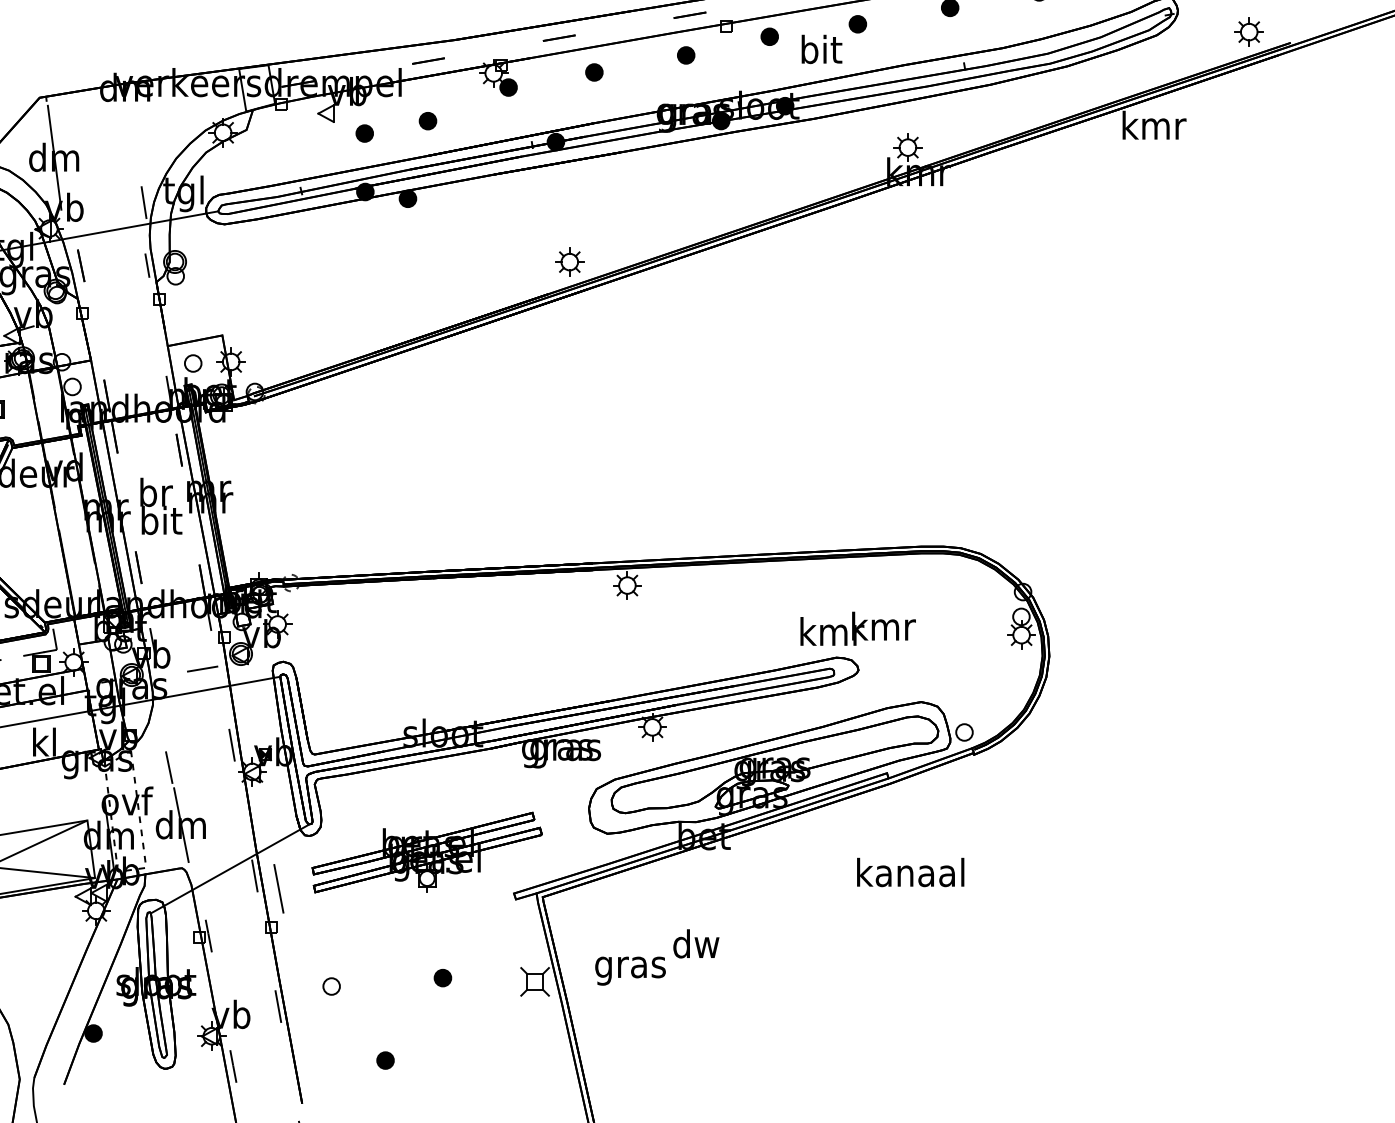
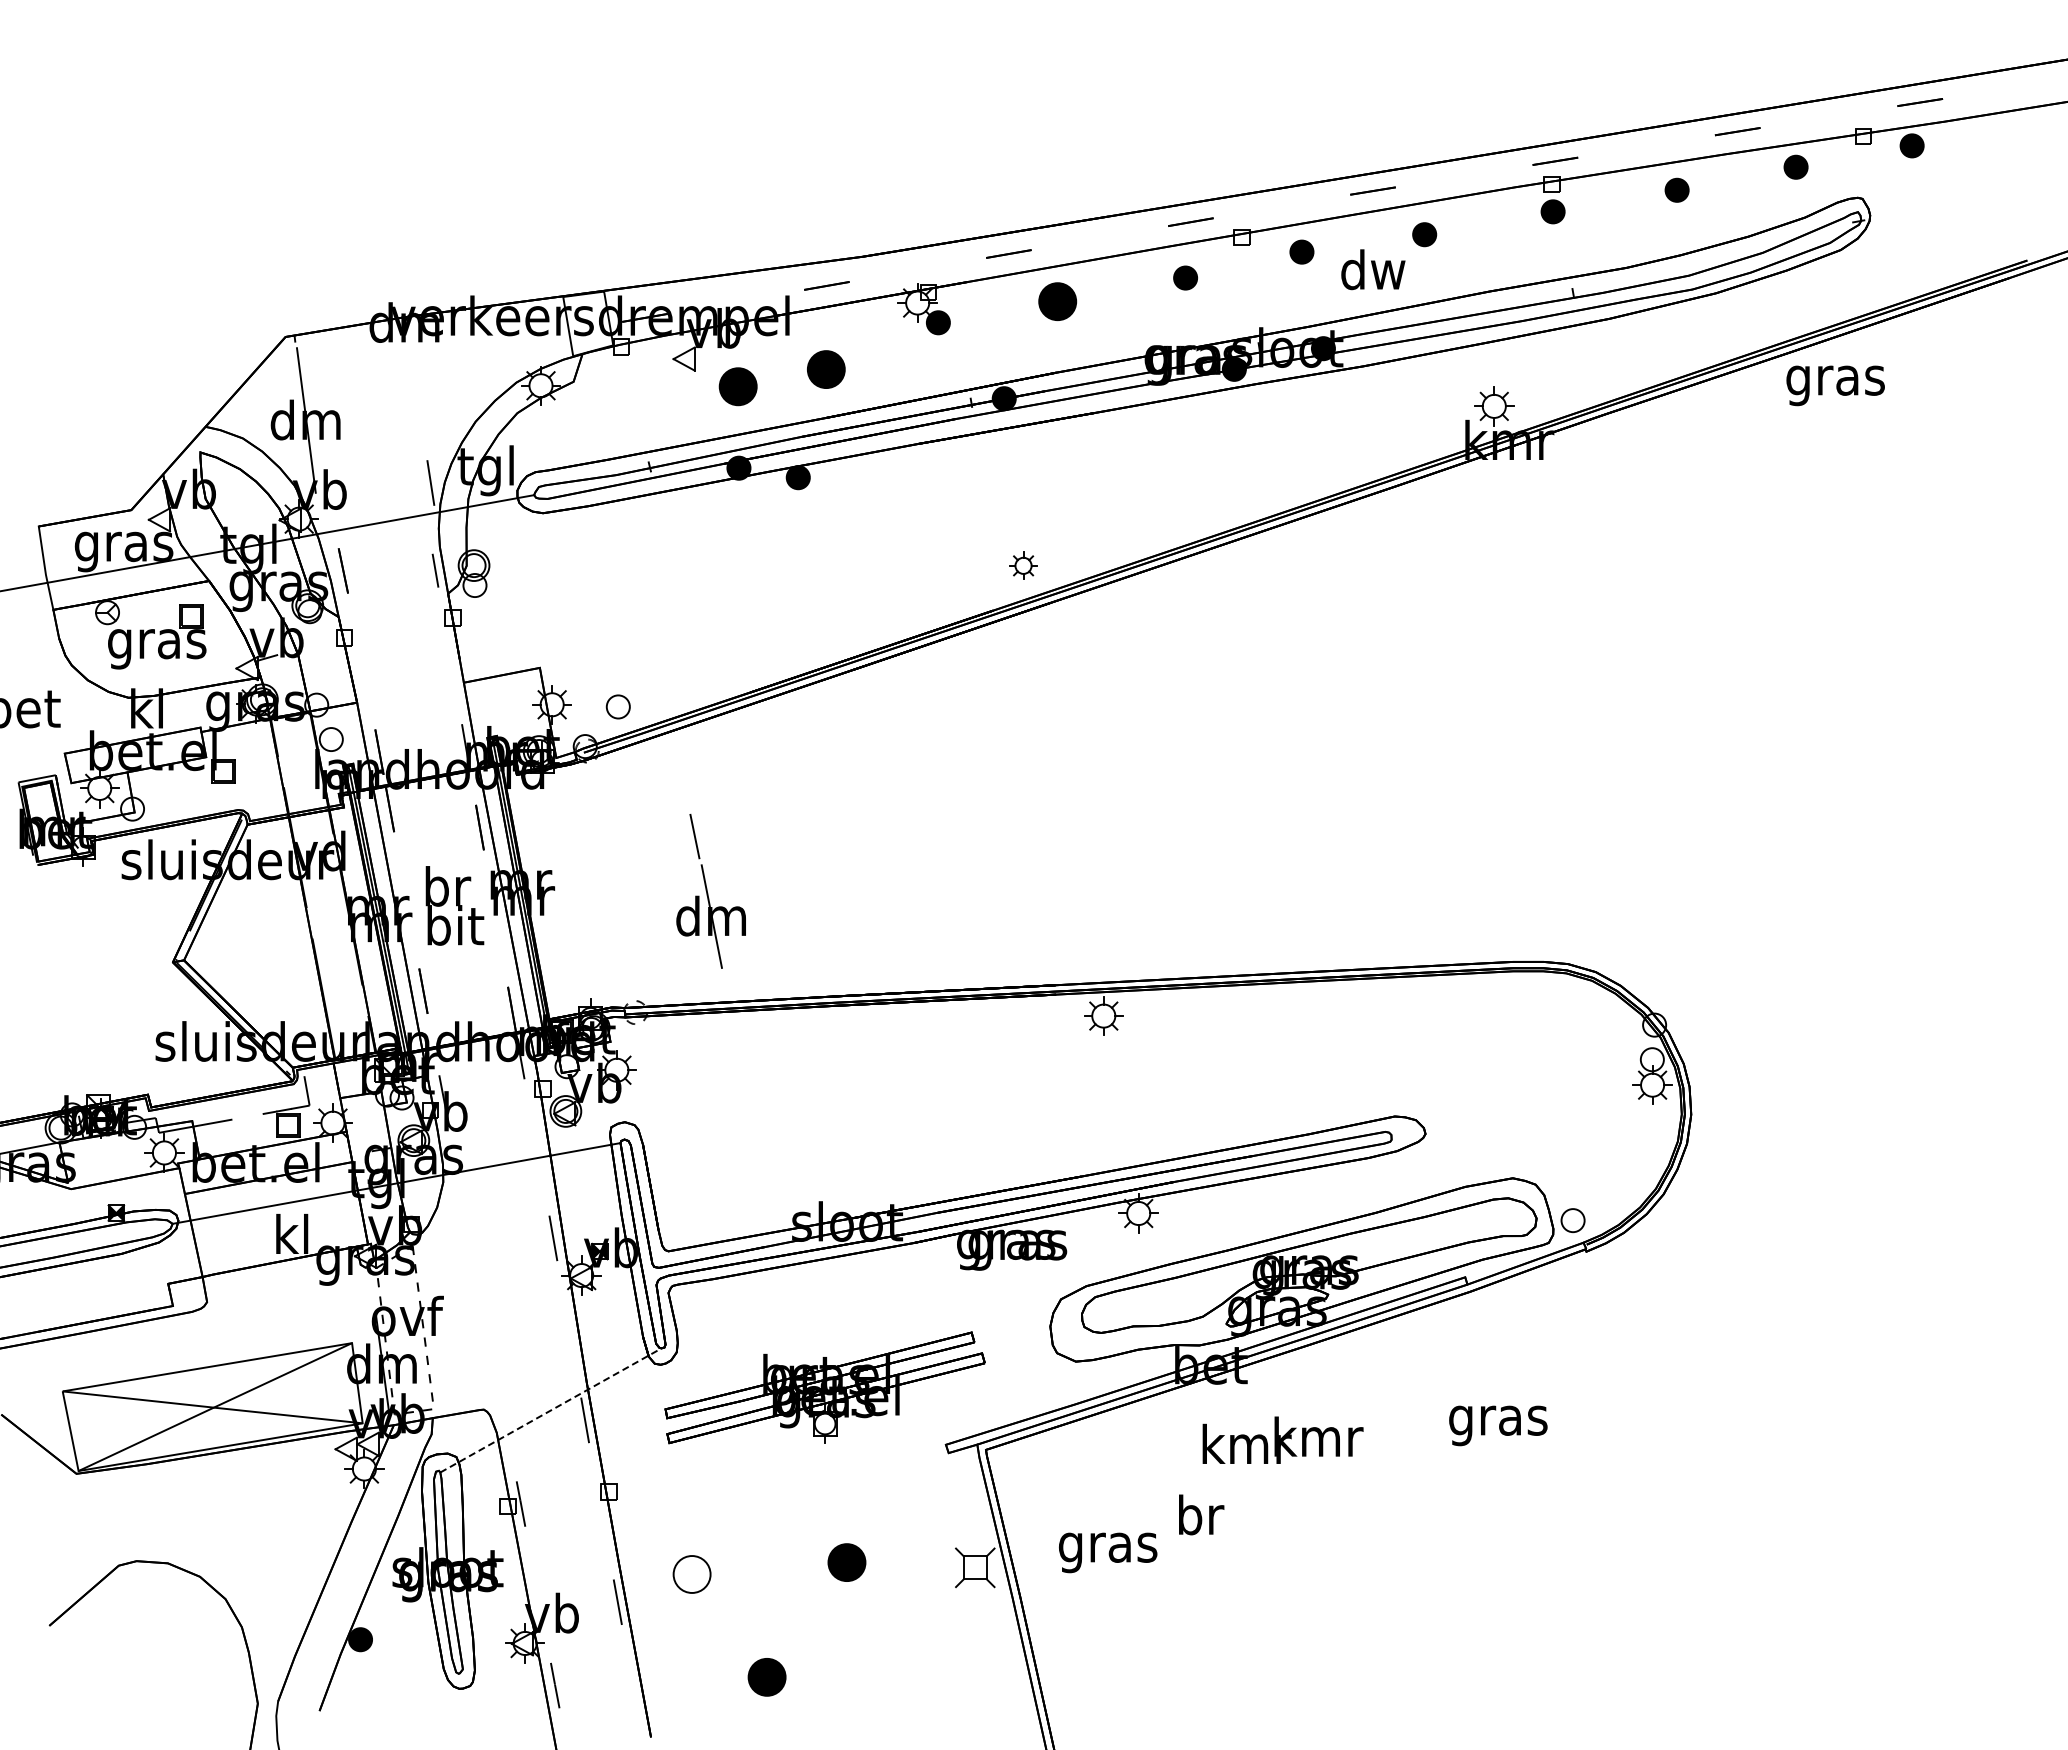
part: (1249, 32) -> (1969, 245), removed
text: (821, 49) -> (1373, 269), bit -> dw
part: (594, 72) -> (1057, 301), size x1.6
part: (427, 121) -> (825, 369), size x1.6
text: (1153, 129) -> (1835, 380), kmr -> gras
part: (364, 133) -> (737, 386), size x1.6
part: (569, 261) -> (1023, 565), size x0.7
part: (192, 363) -> (617, 706), moved
text: (857, 628) -> (1282, 1439), moved
line: (202, 668) -> (512, 1131), removed
part: (180, 807) -> (710, 891), moved
line: (230, 868) -> (551, 1410), solid -> dashed
text: (910, 876) -> (1497, 1420), kanaal -> gras
line: (278, 888) -> (618, 1438), removed
text: (696, 943) -> (1199, 1514), dw -> br
part: (442, 978) -> (846, 1562), size x1.6
part: (331, 985) -> (691, 1573), size x1.6
part: (385, 1060) -> (766, 1677), size x1.6

